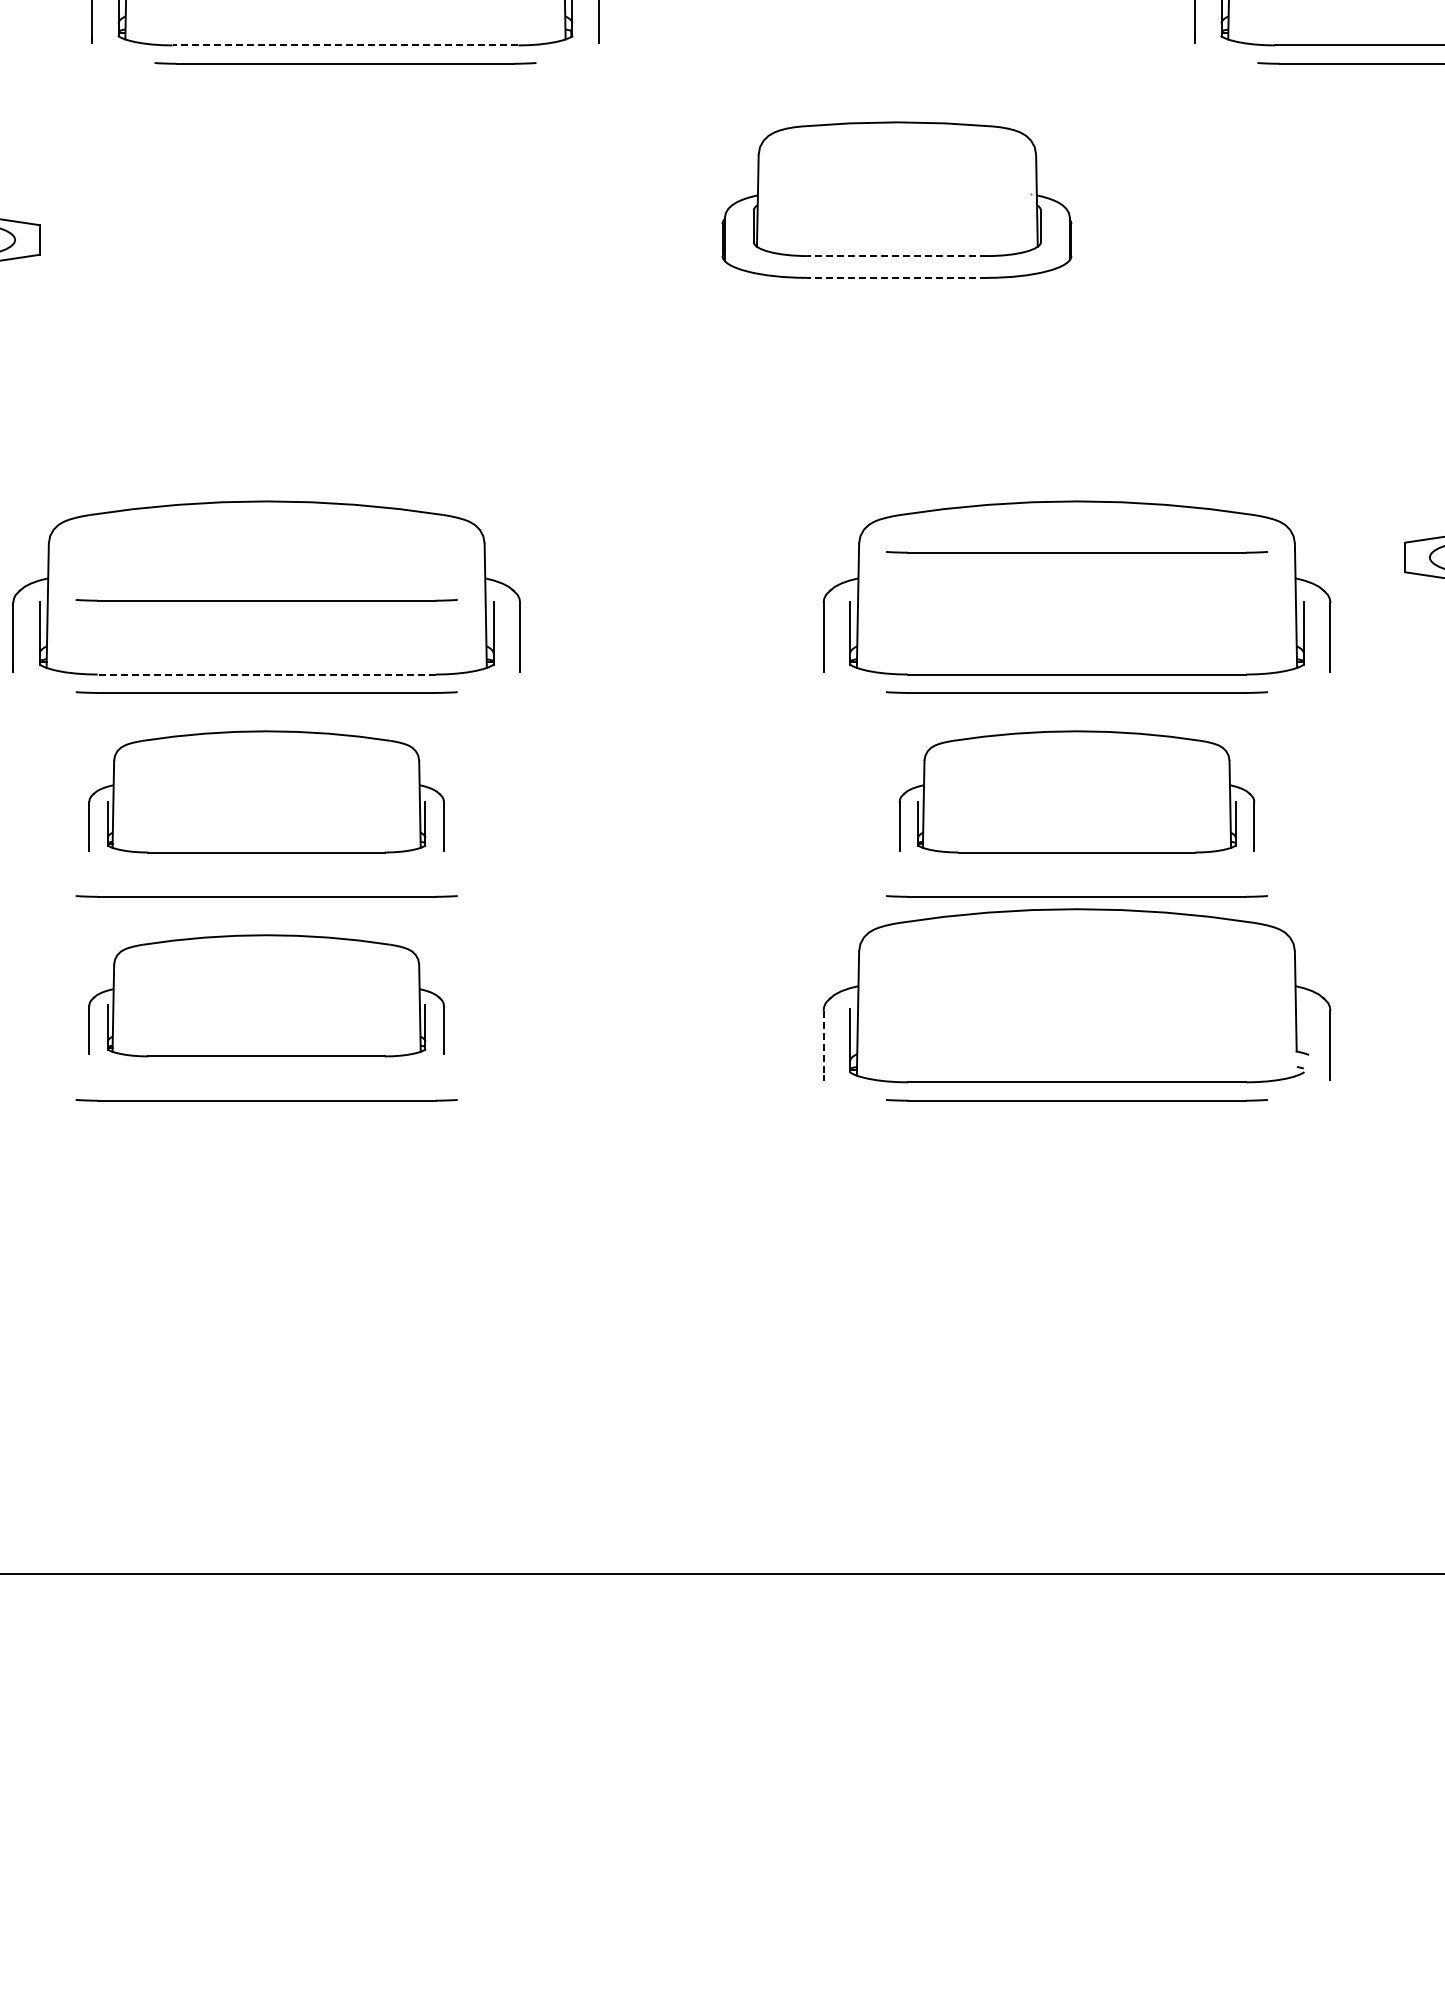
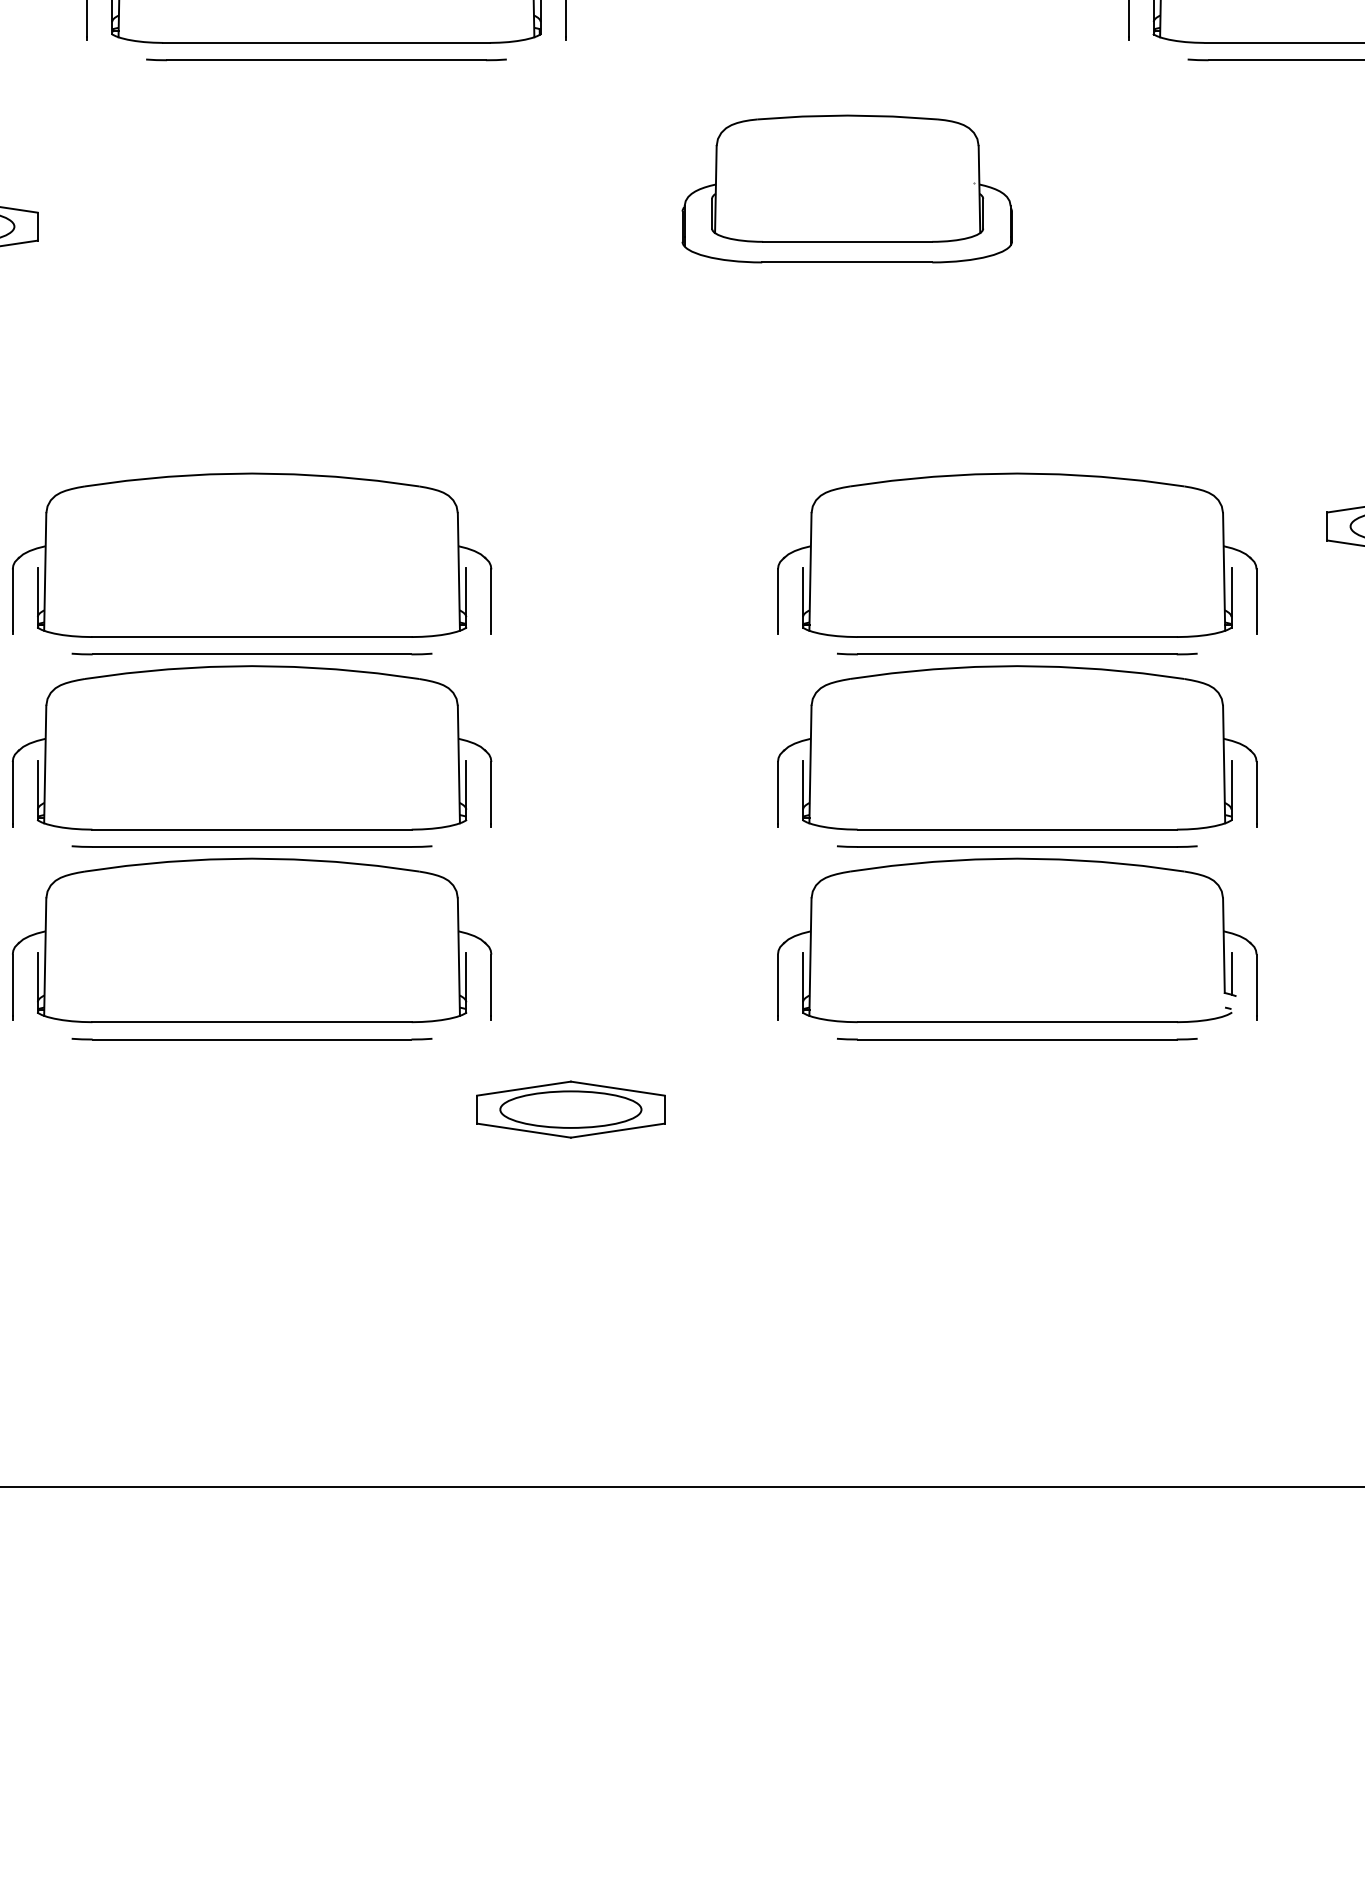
line: (345, 45) -> (326, 42), dashed -> solid
line: (897, 256) -> (847, 242), dashed -> solid
line: (896, 277) -> (846, 262), dashed -> solid
line: (1076, 552) -> (1016, 521), removed
line: (266, 600) -> (251, 567), removed
line: (266, 674) -> (251, 637), dashed -> solid
part: (266, 791) -> (251, 747), size x1.43
part: (1076, 791) -> (1016, 747), size x1.43
part: (266, 995) -> (251, 940), size x1.43
line: (1303, 1031) -> (1231, 974), added
line: (823, 1043) -> (777, 985), dashed -> solid
part: (604, 1174) -> (571, 1109), added

